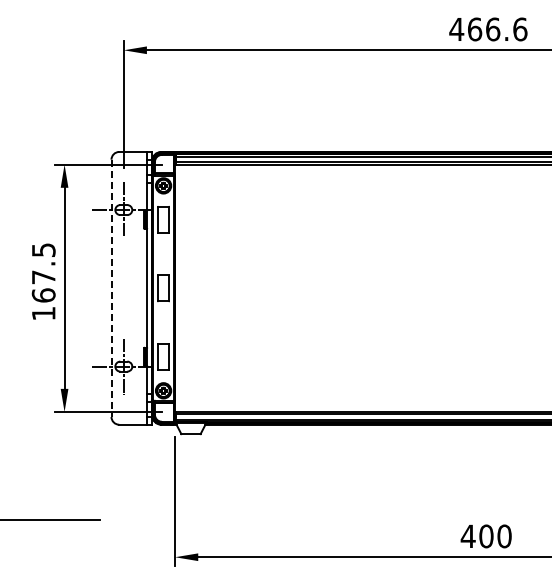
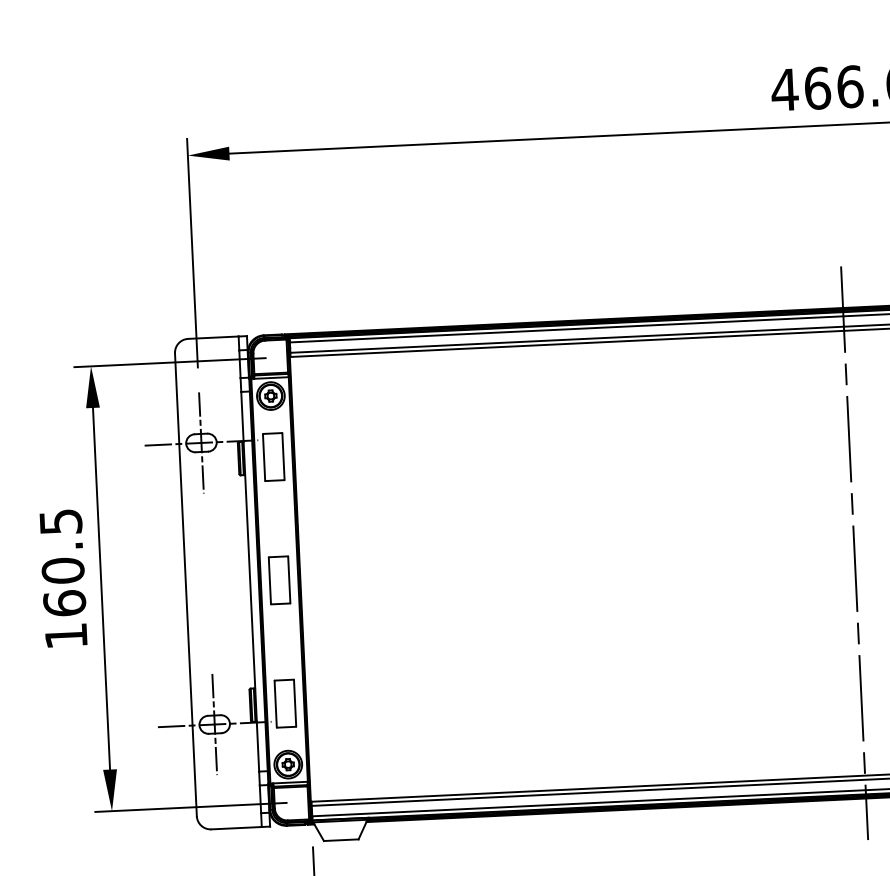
text: (43, 277) -> (62, 571), 167.5 -> 160.5
line: (483, 287) -> (854, 551), added
line: (111, 288) -> (185, 585), dashed -> solid

